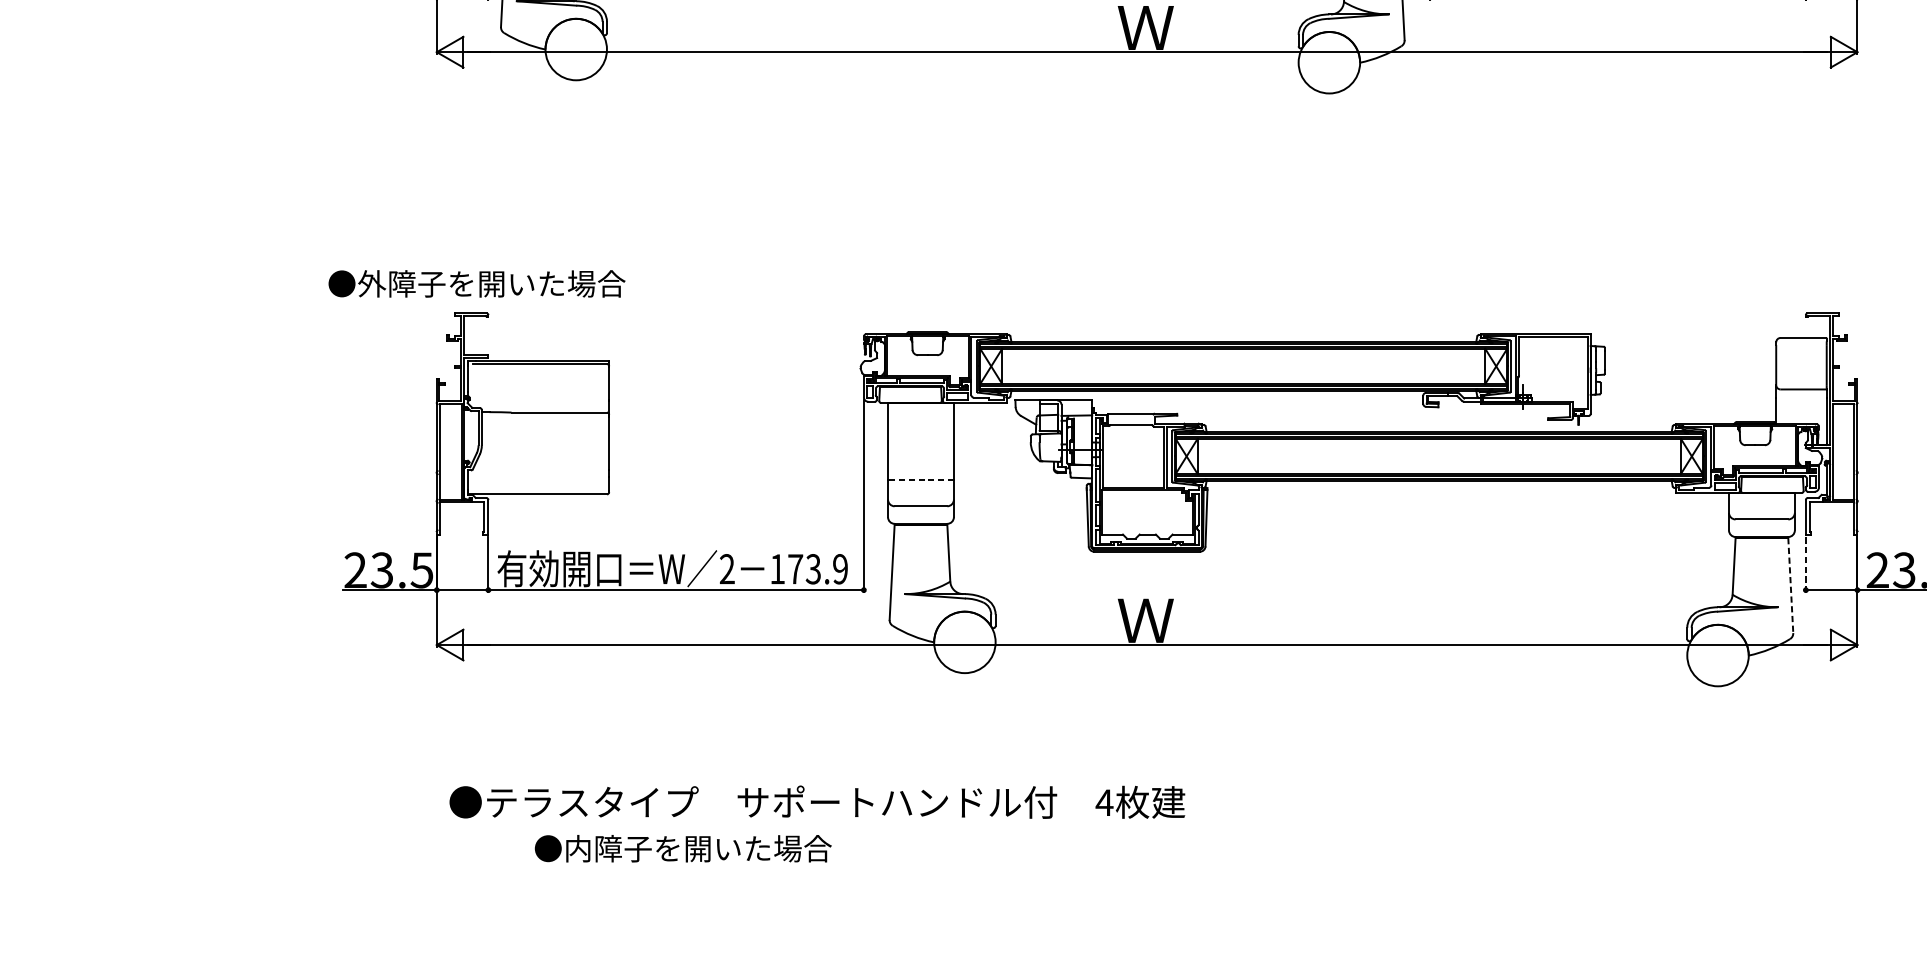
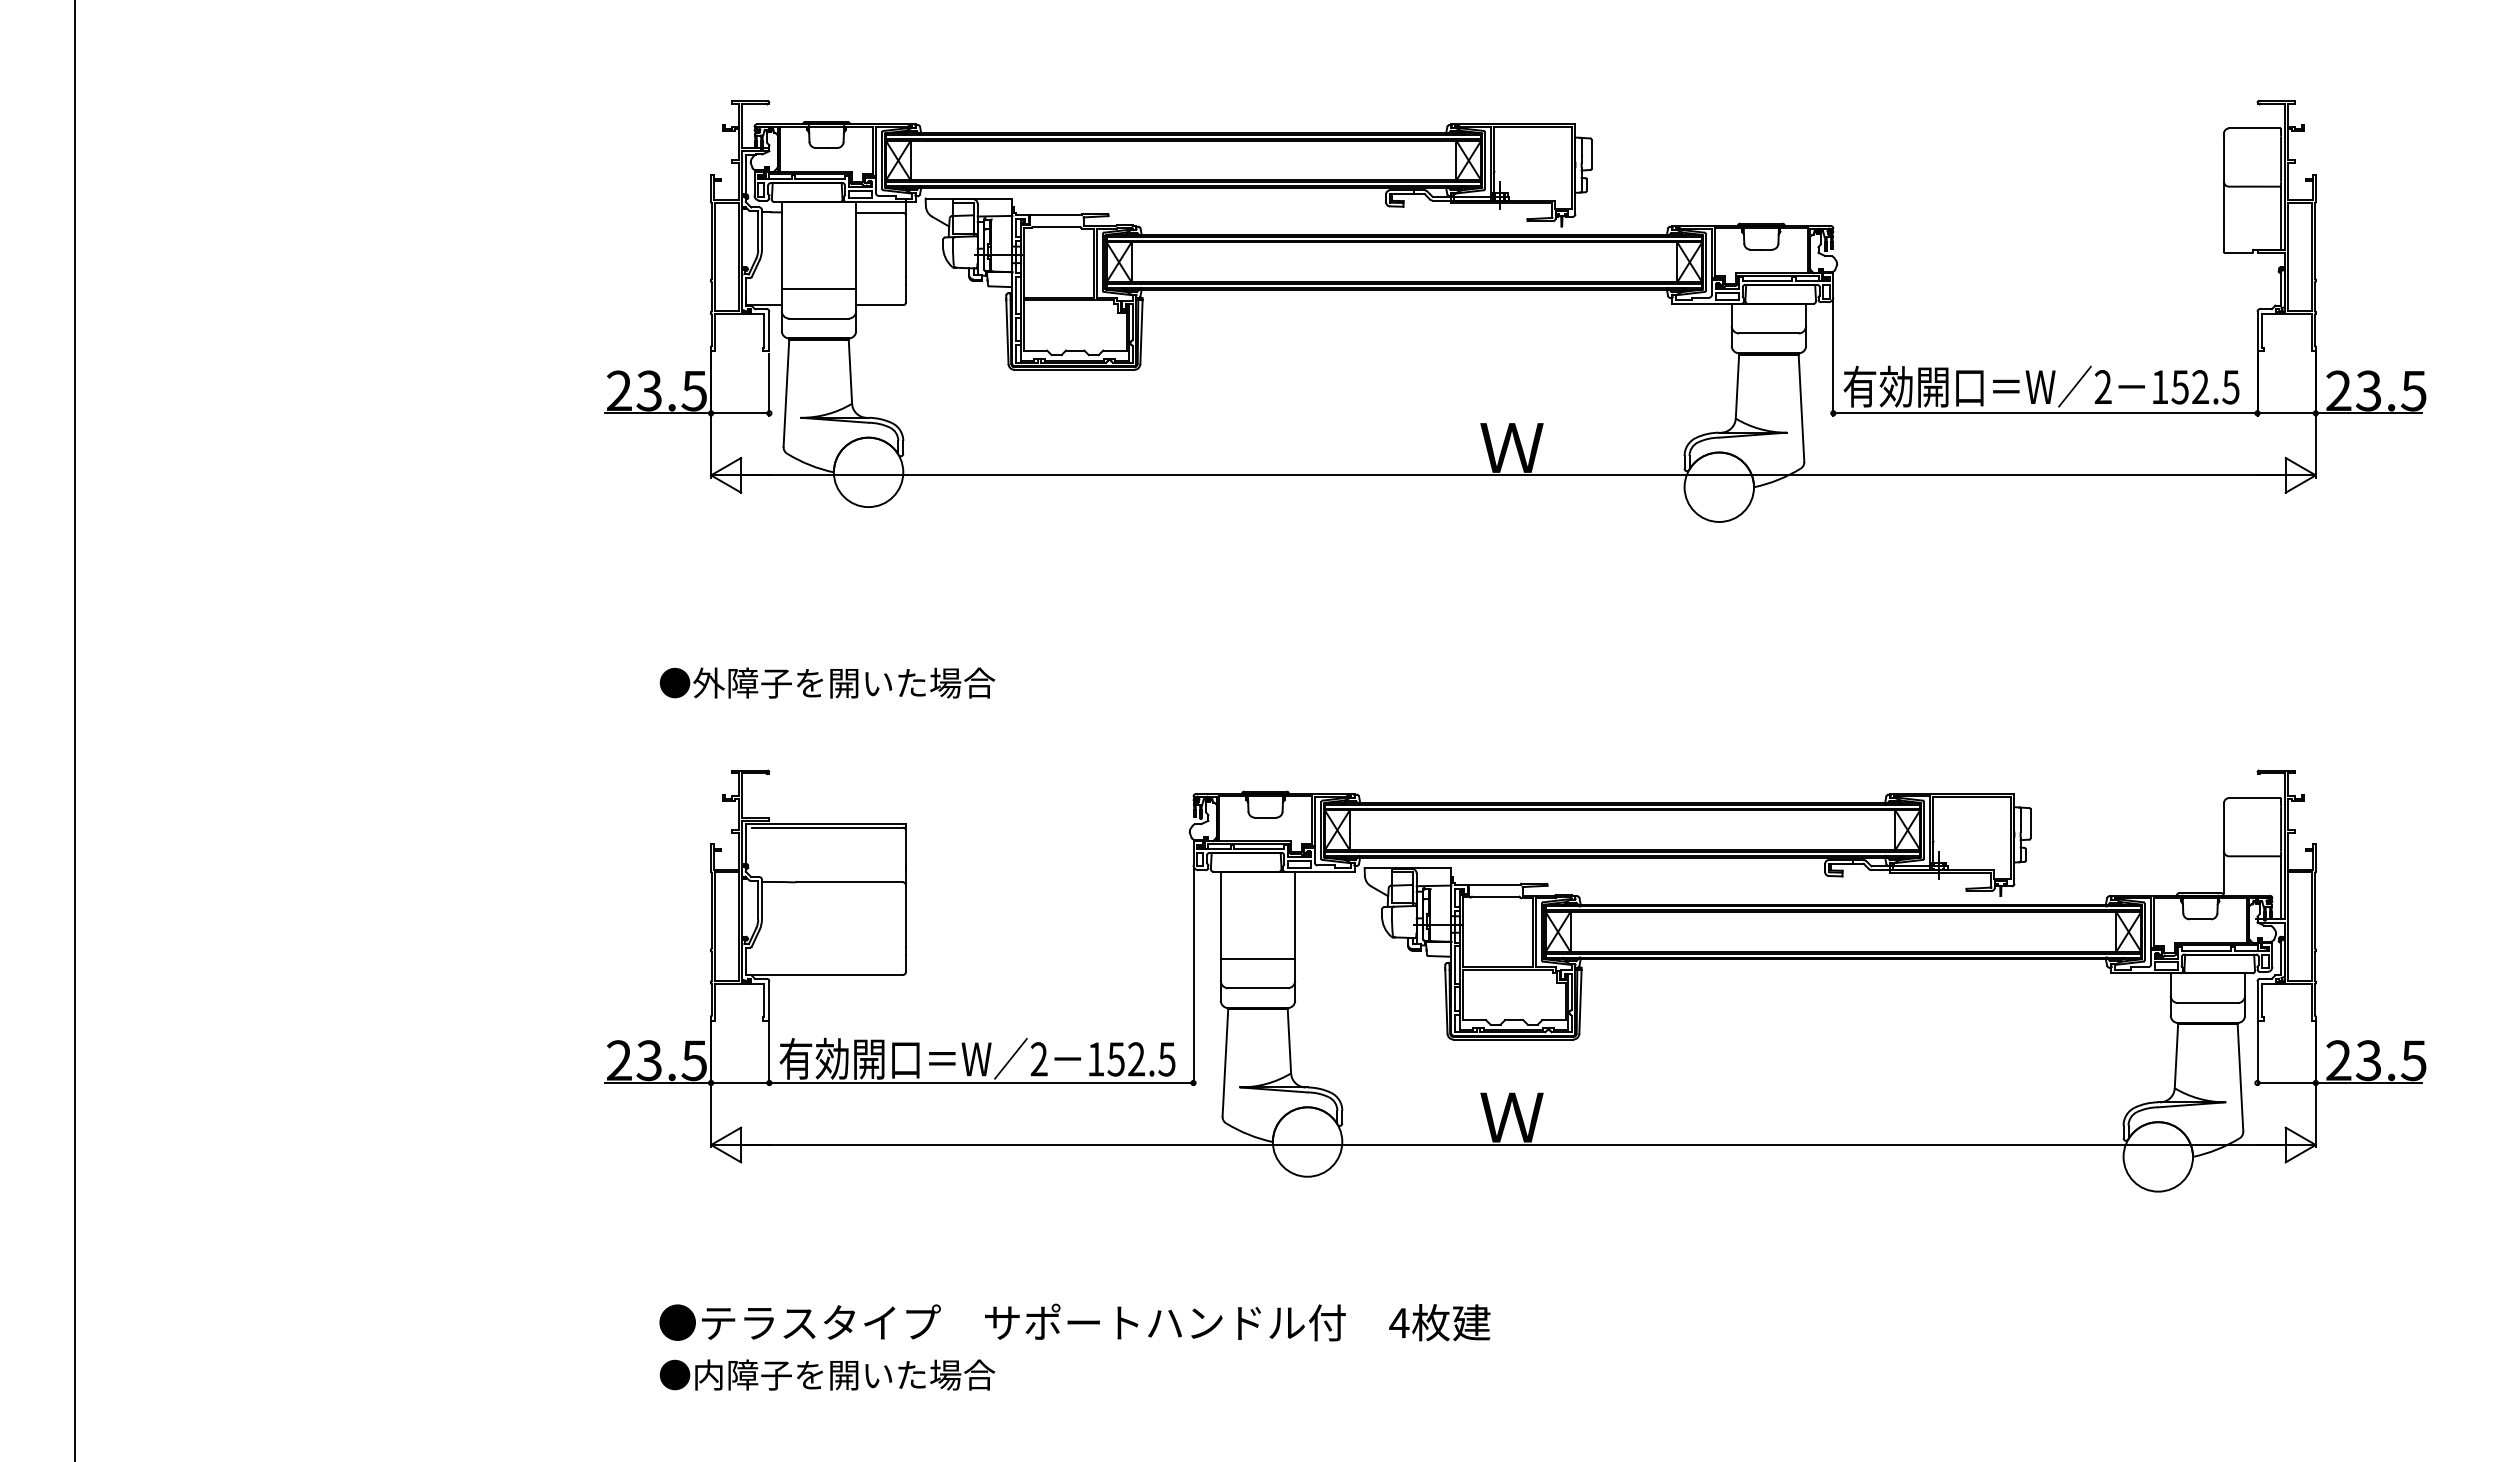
text: (477, 283) -> (827, 682), moved
line: (920, 479) -> (1257, 958), dashed -> solid
line: (1805, 564) -> (2257, 1054), dashed -> solid
text: (817, 569) -> (1141, 1059), 173.9 -> 152.5
line: (1790, 585) -> (2240, 1077), dashed -> solid
text: (816, 802) -> (1074, 1322), moved
text: (683, 848) -> (827, 1374), moved

